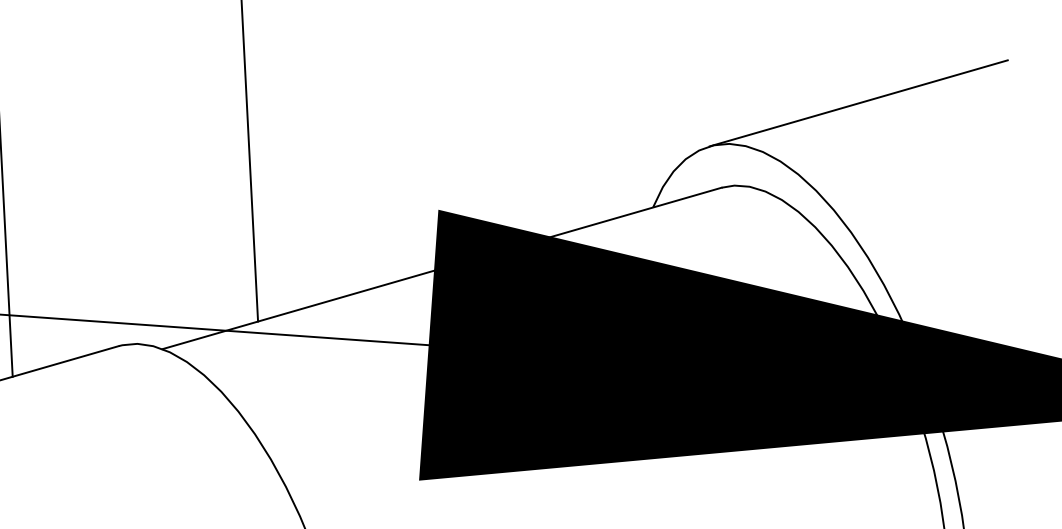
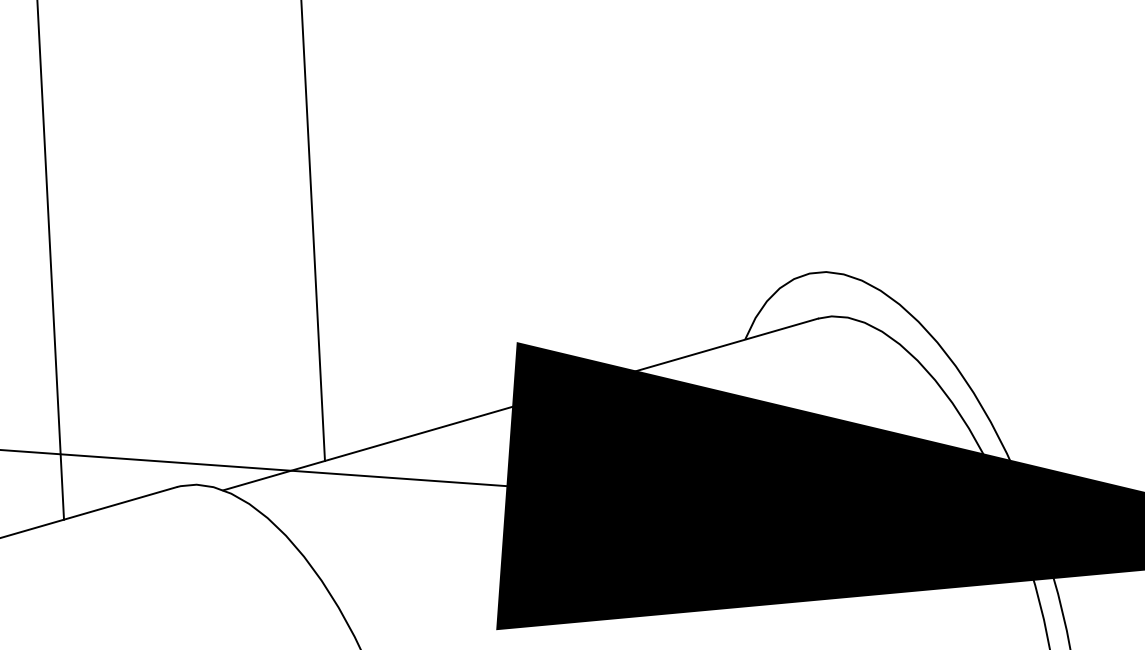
line: (858, 102) -> (963, 228), removed

